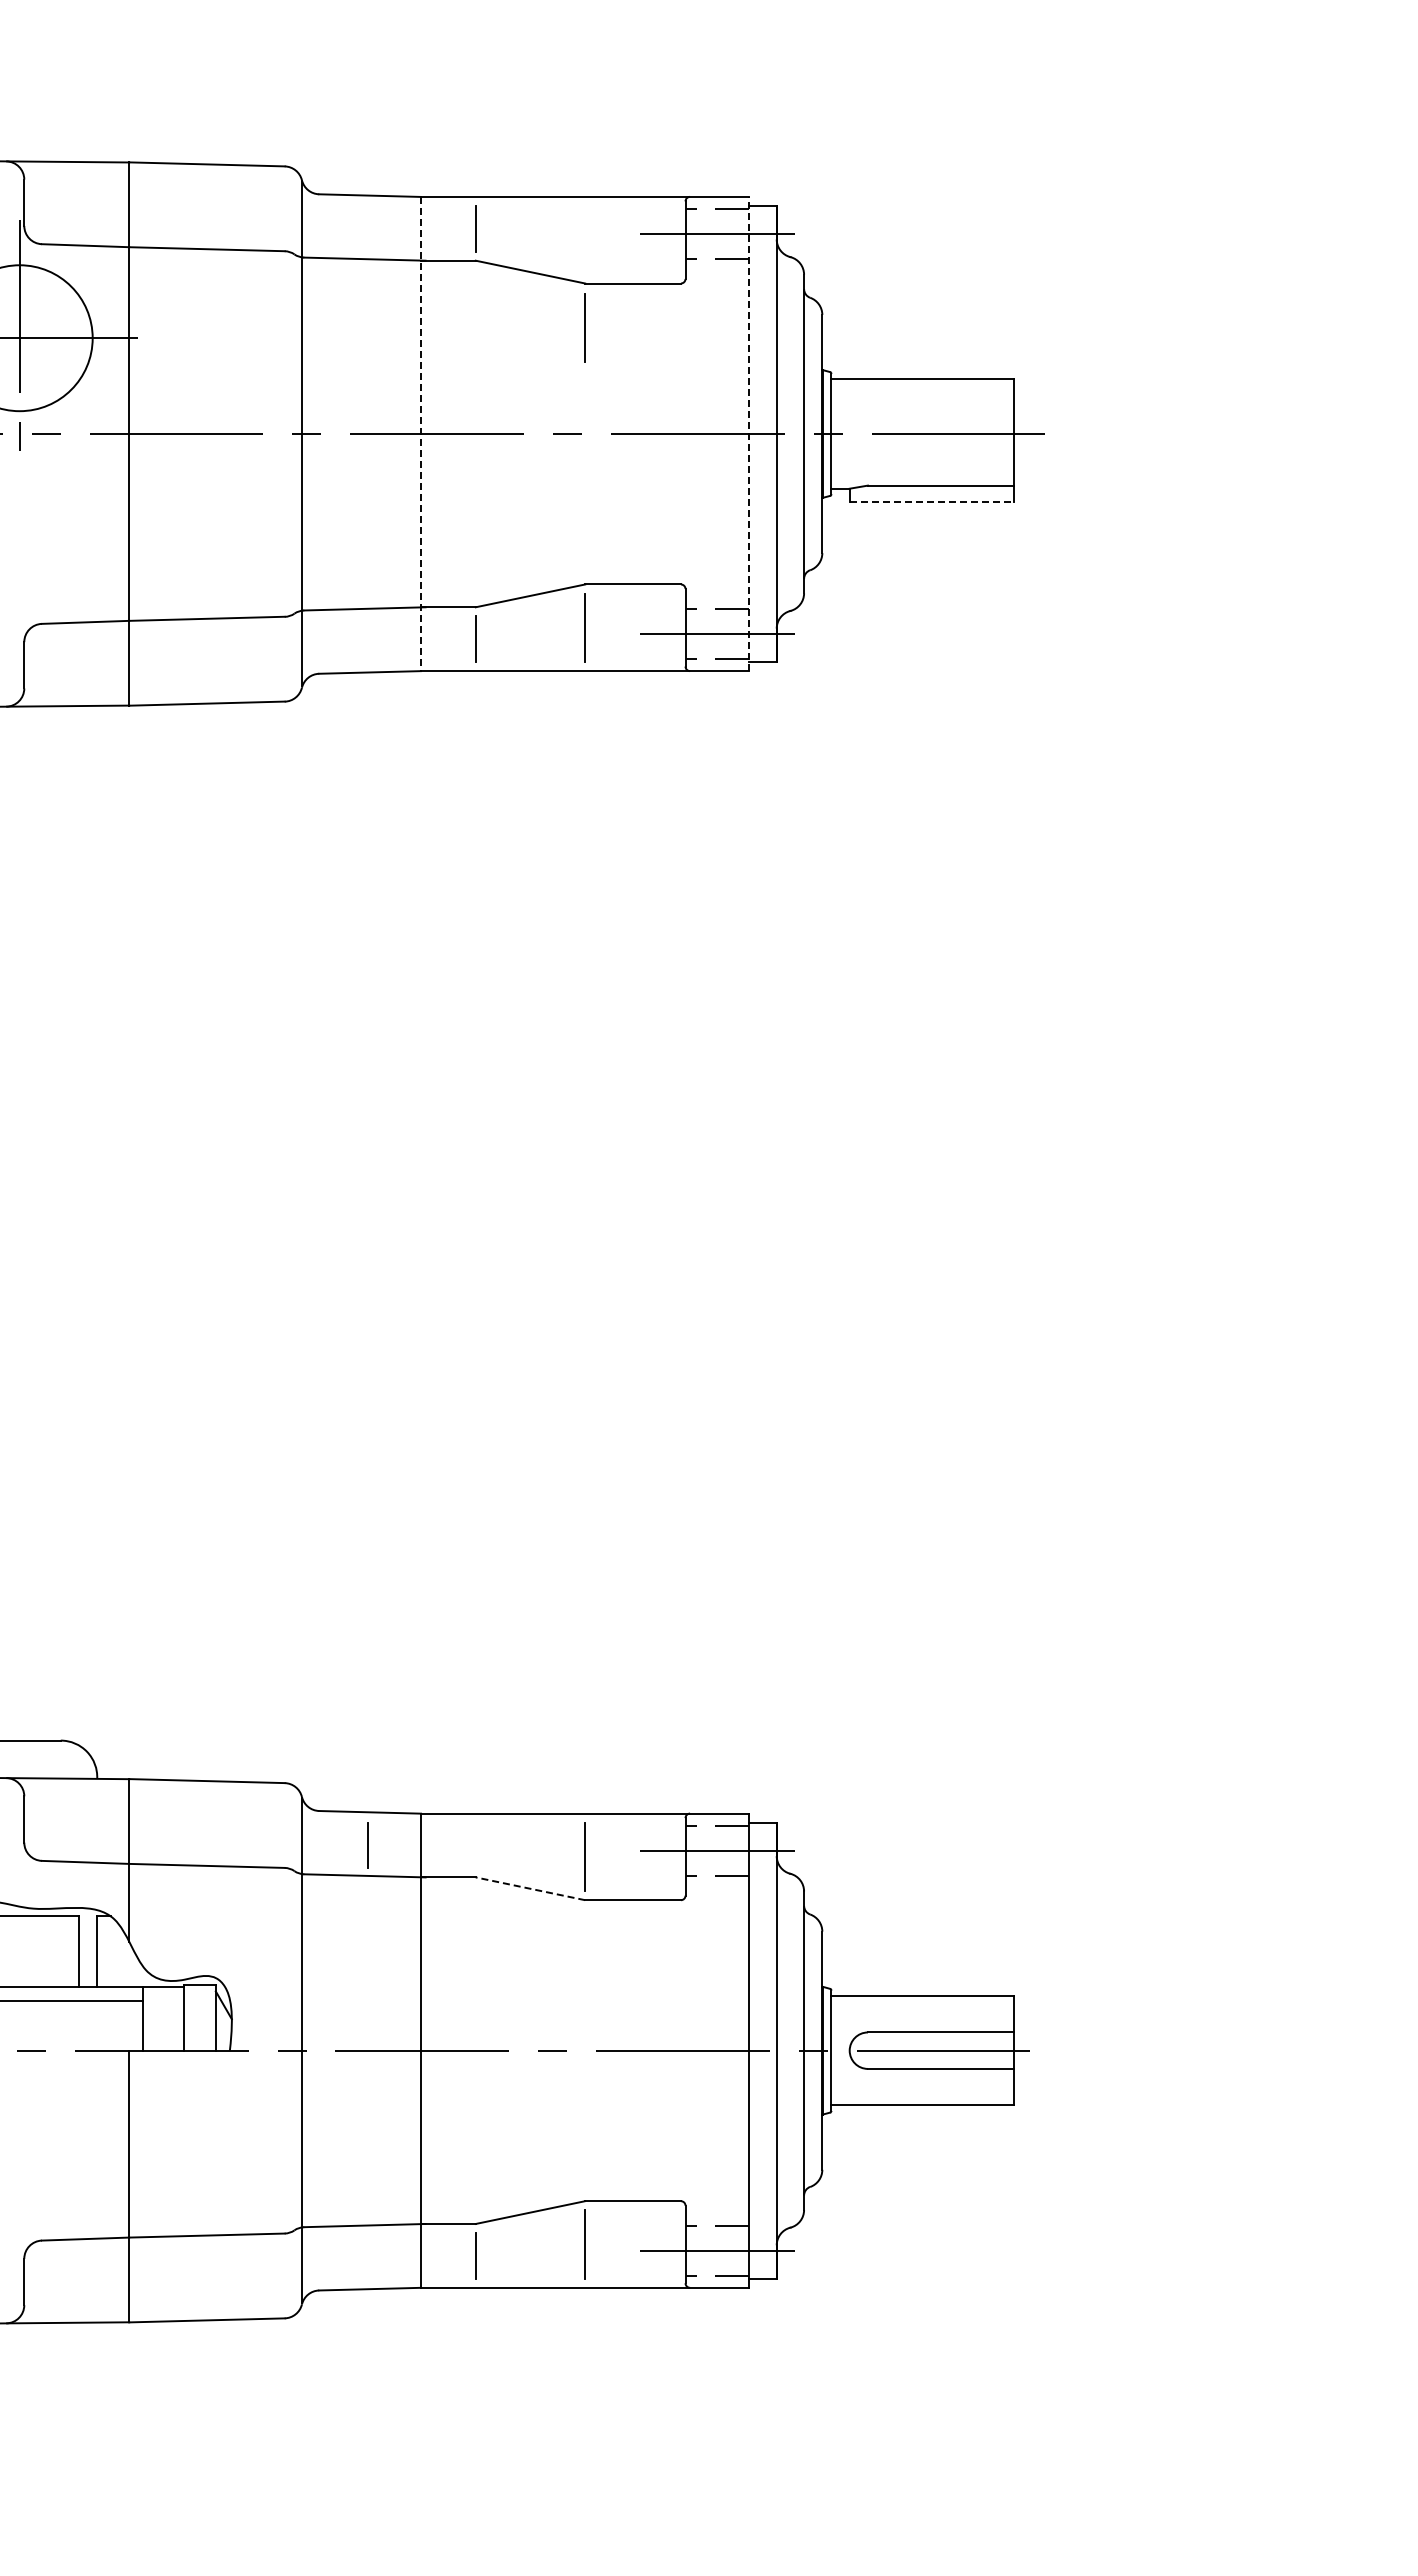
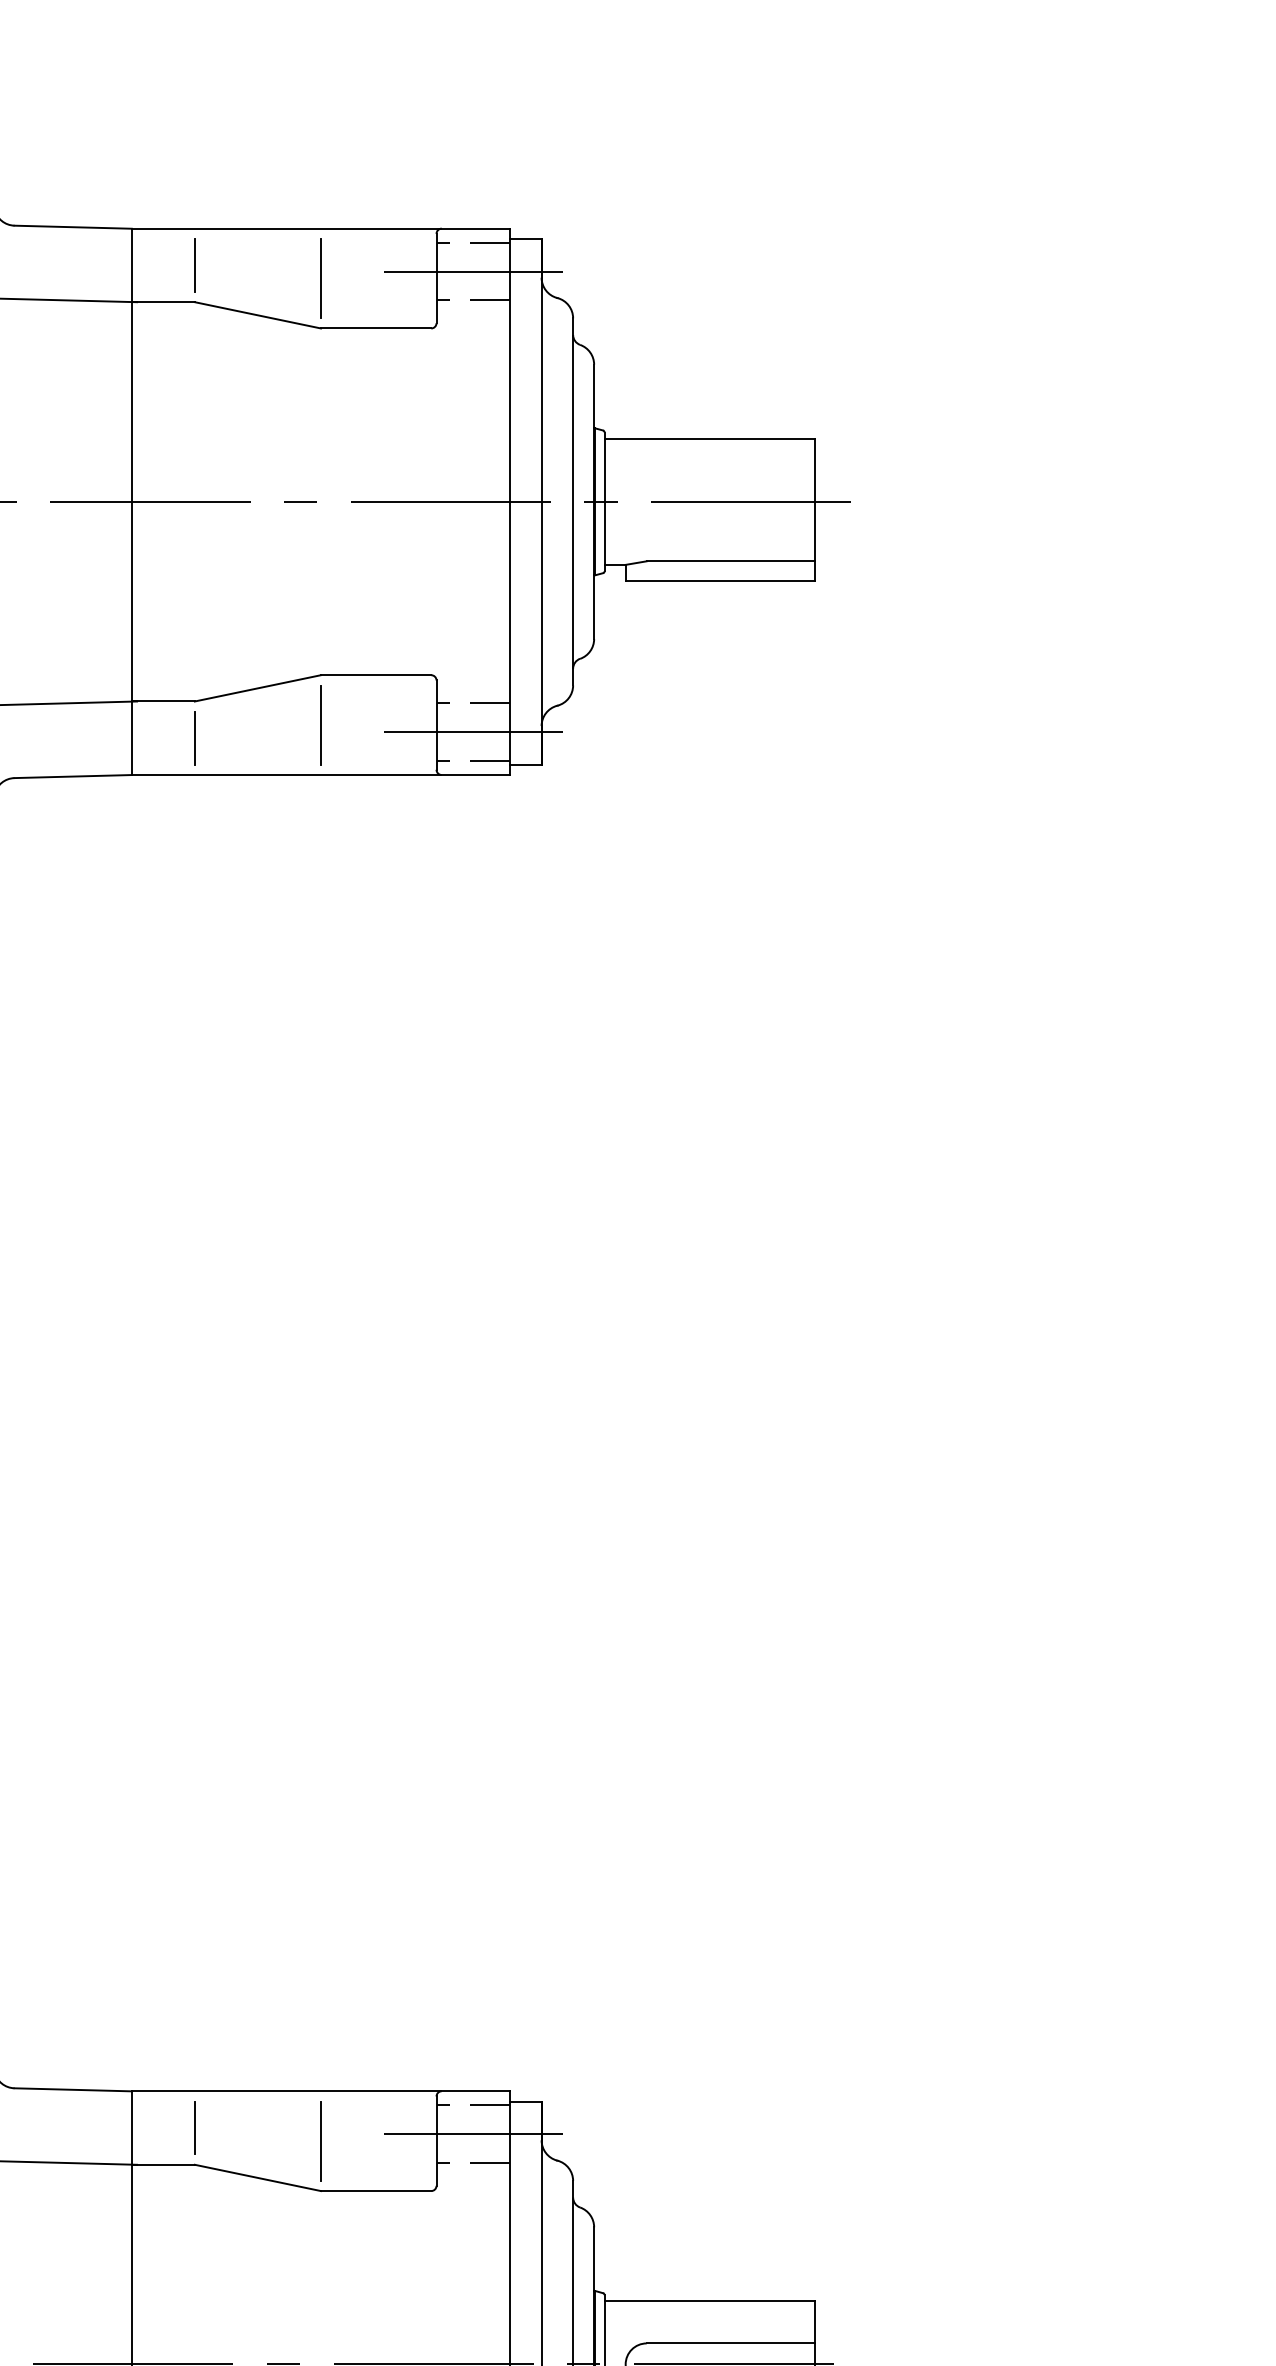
line: (584, 327) -> (320, 277), moved
line: (749, 433) -> (510, 501), dashed -> solid
line: (421, 434) -> (132, 502), dashed -> solid
line: (932, 502) -> (721, 580), dashed -> solid
line: (367, 1845) -> (194, 2128), moved
line: (530, 1888) -> (257, 2177), dashed -> solid

